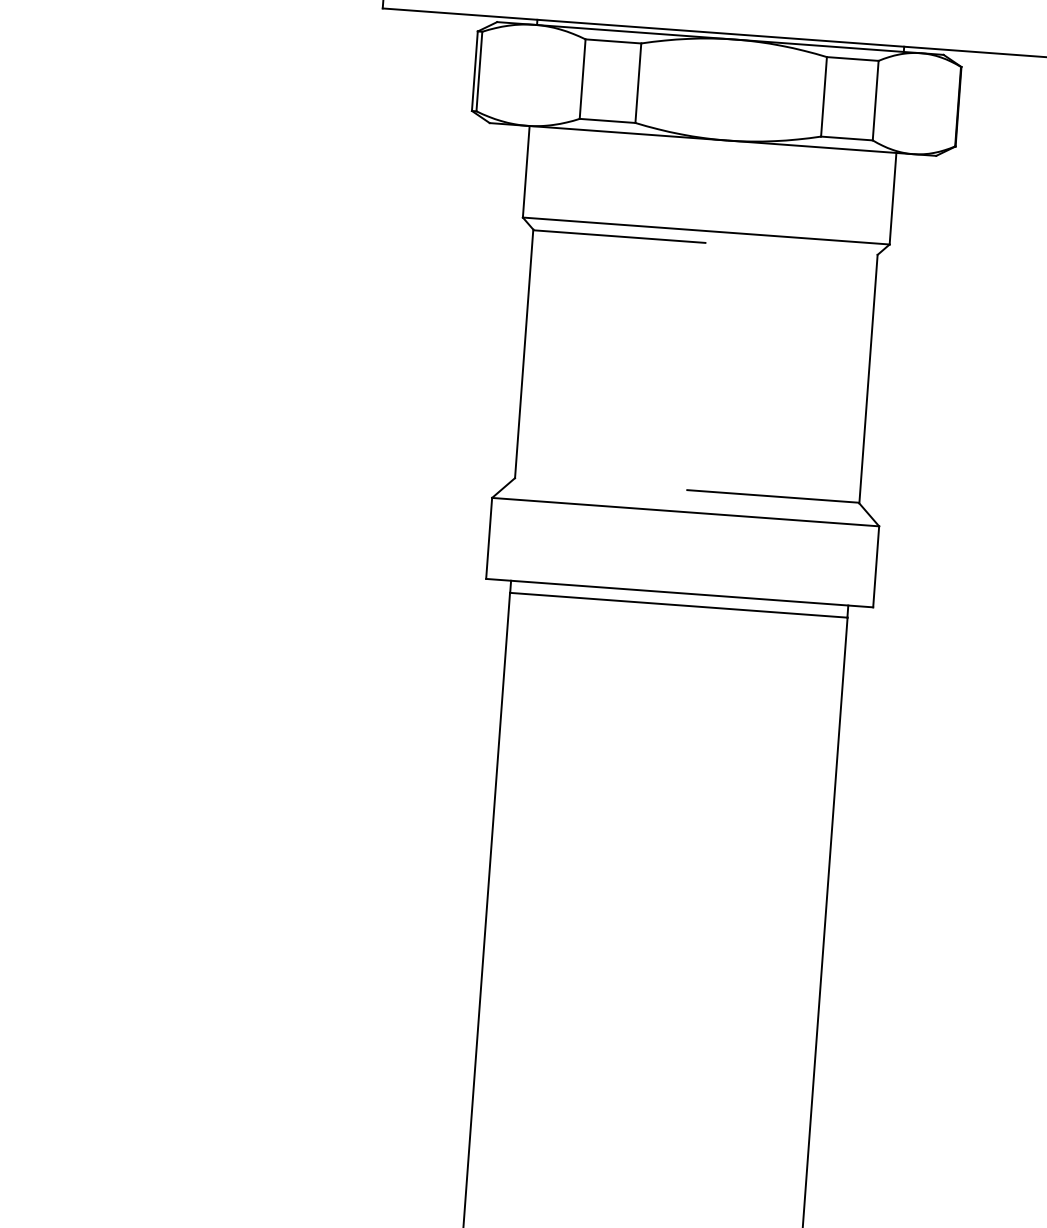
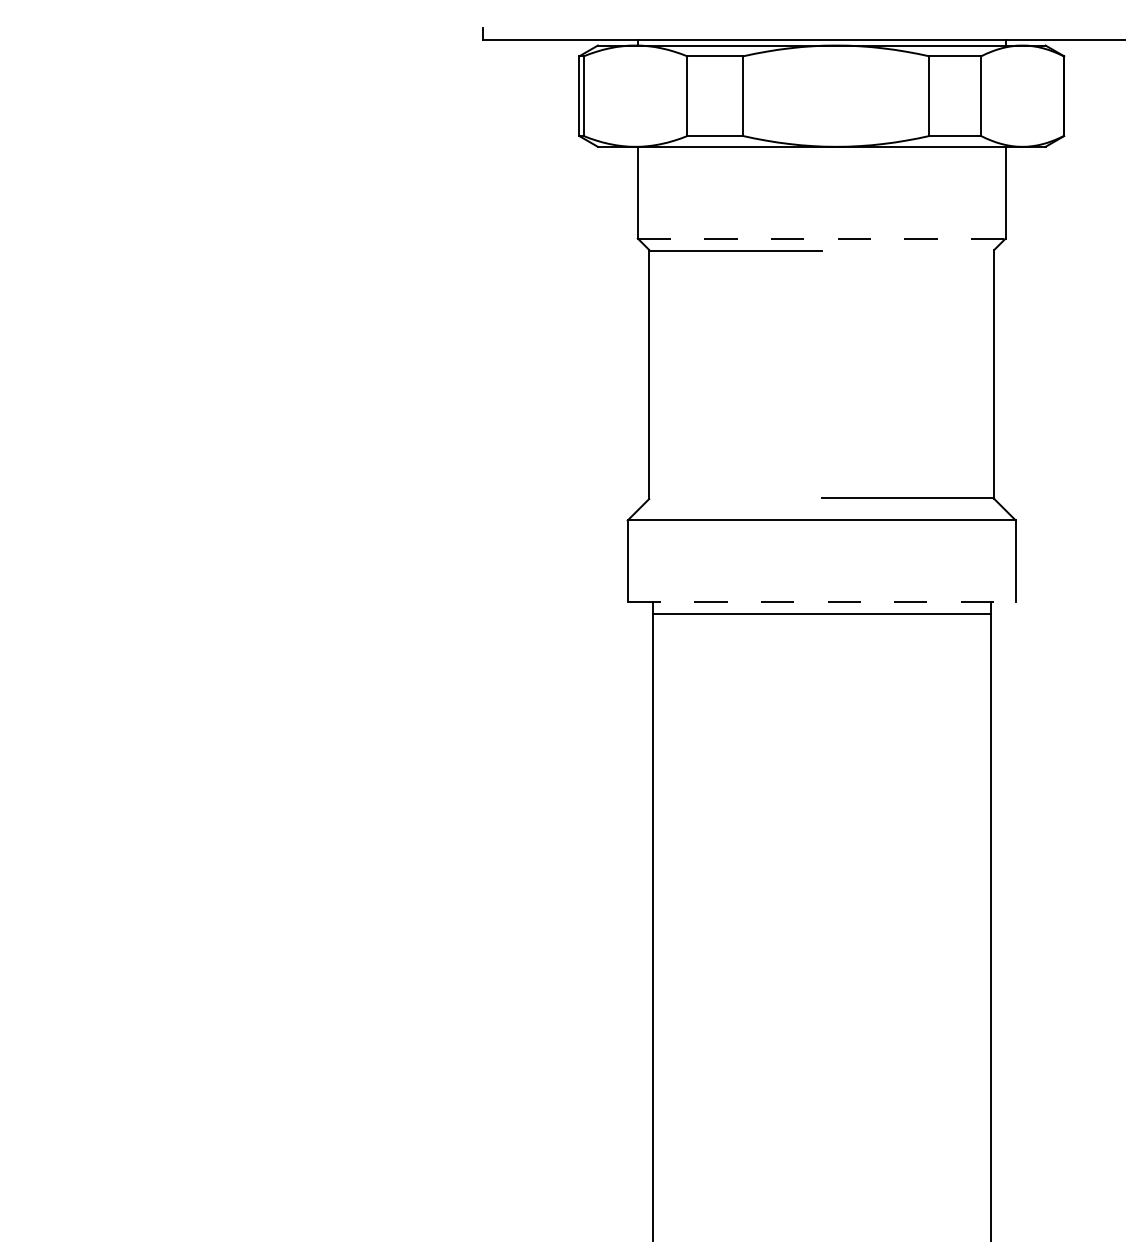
line: (706, 230) -> (821, 238), solid -> dashed
line: (680, 592) -> (822, 601), solid -> dashed

